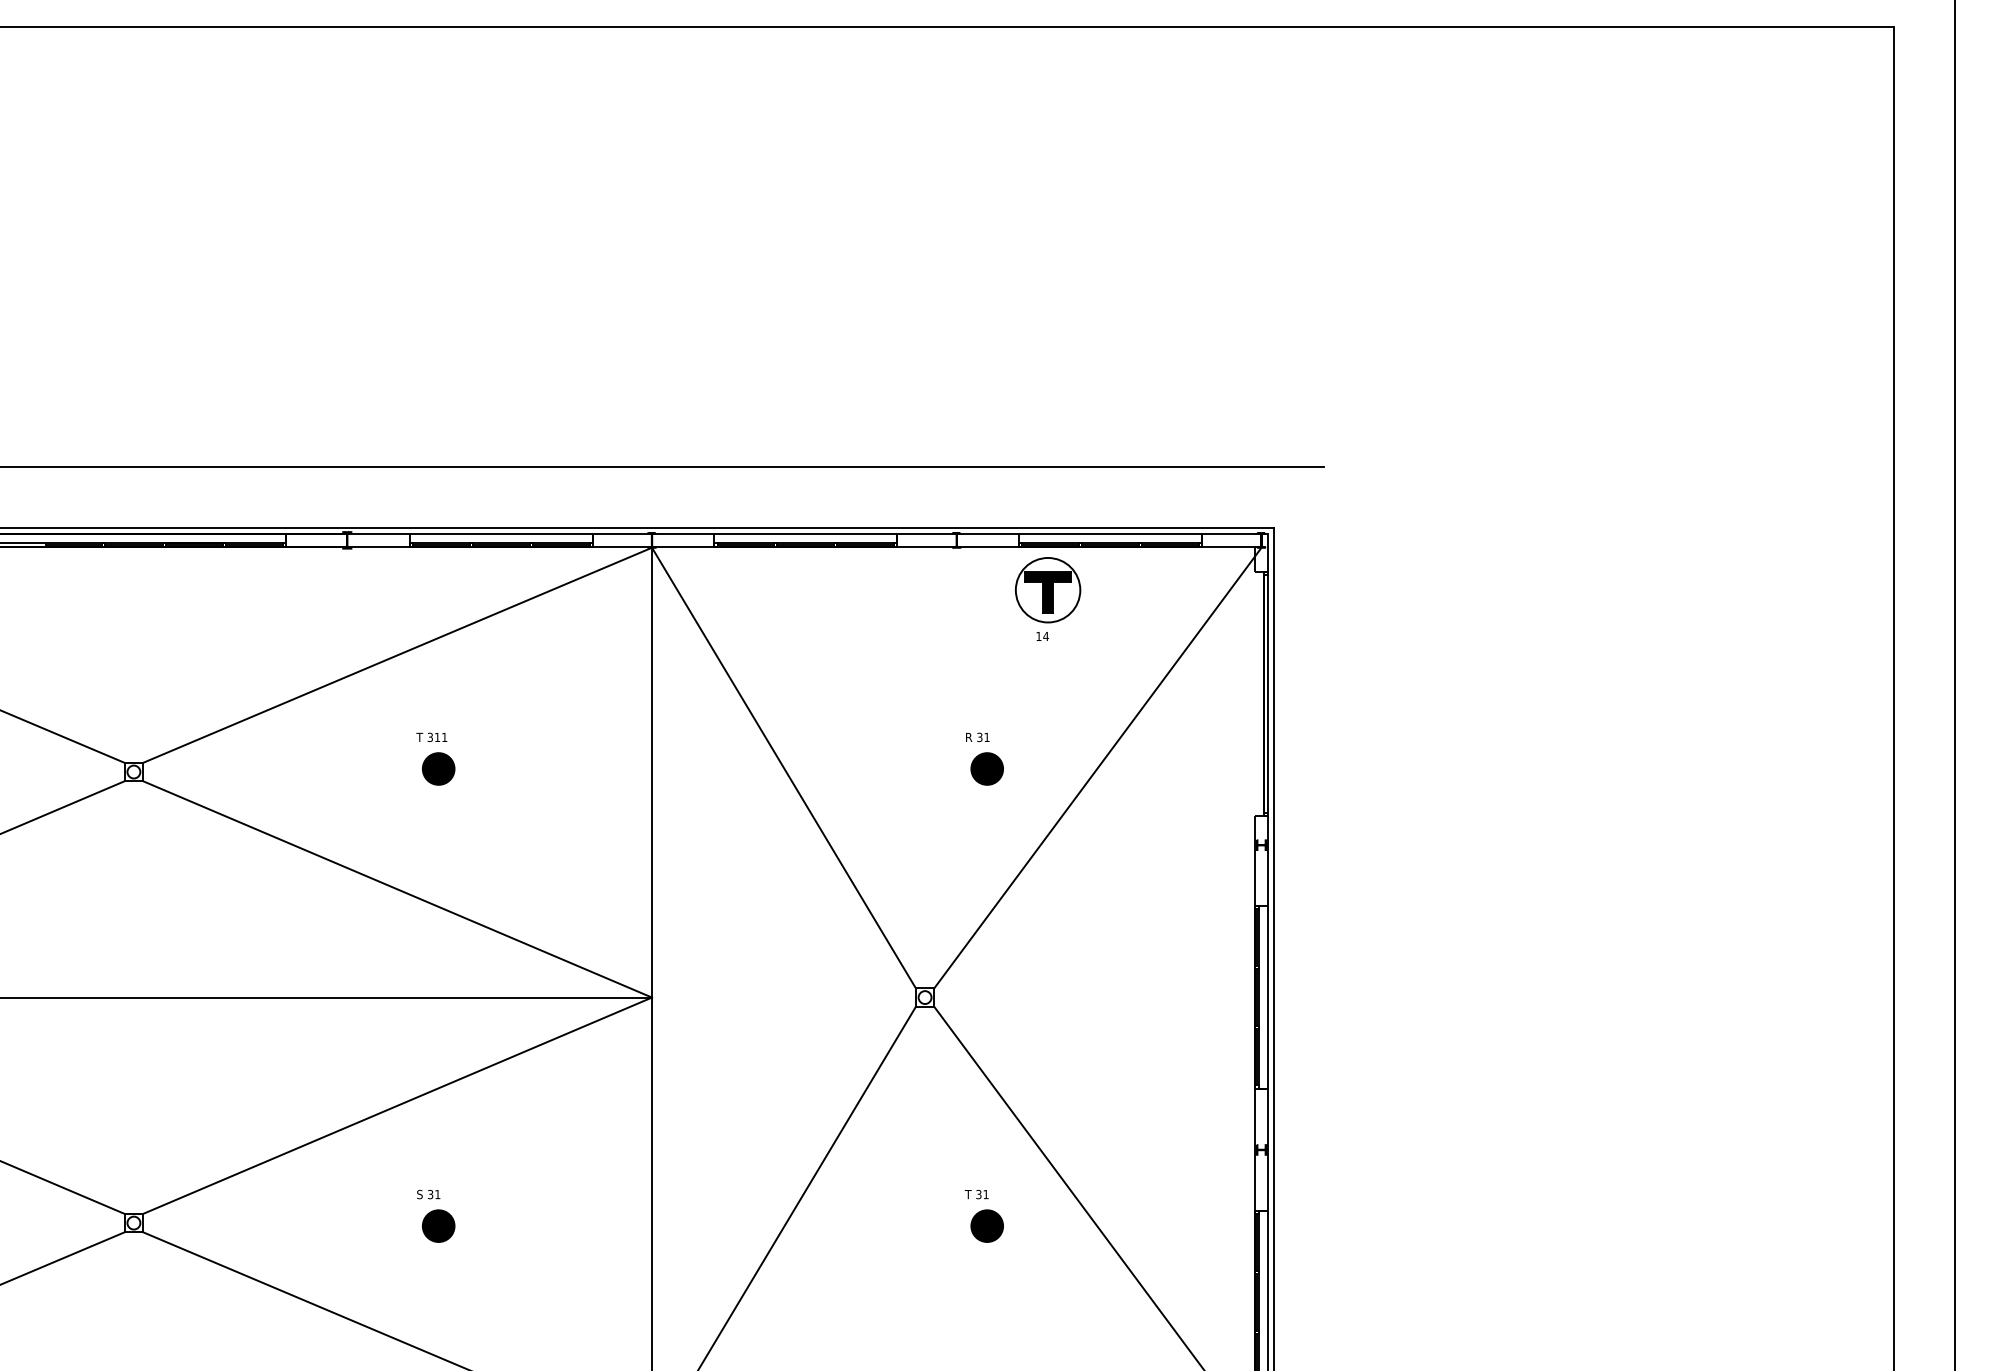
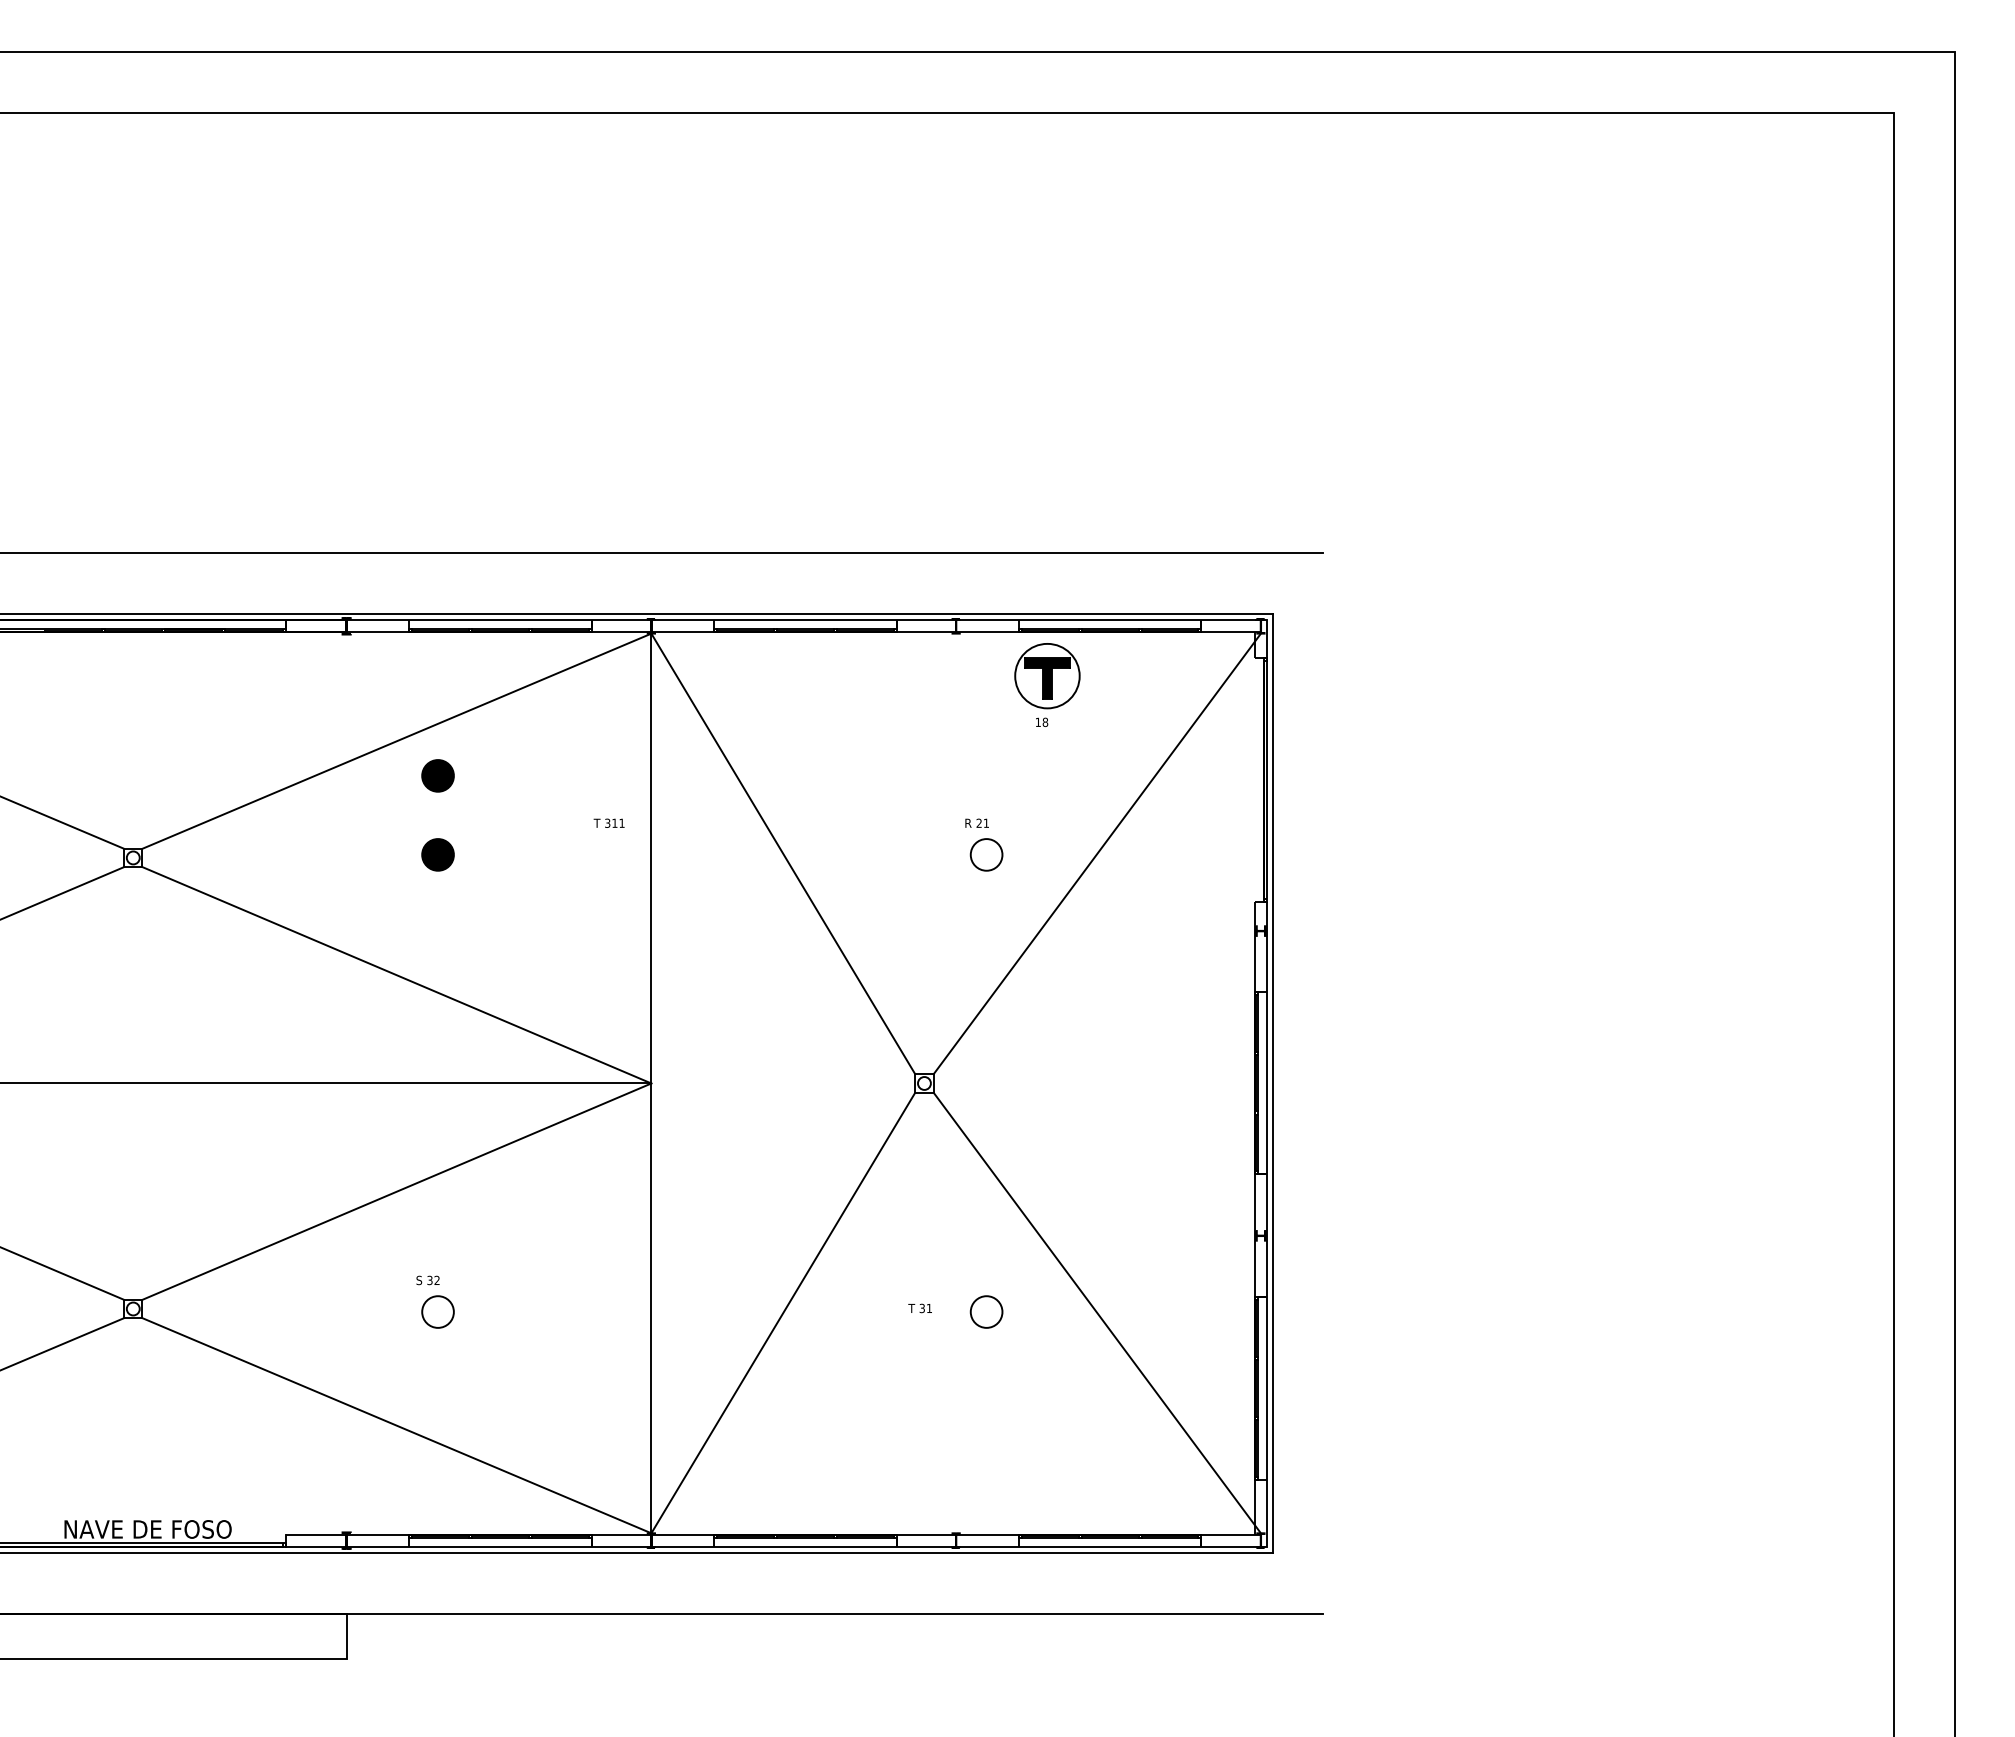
text: (1046, 636) -> (1045, 722), 14 -> 18
part: (438, 689) -> (437, 775), added
text: (431, 736) -> (608, 822), moved
text: (979, 737) -> (978, 823), 31 -> 21
fill: (987, 768) -> (986, 854), removed
text: (437, 1193) -> (436, 1279), 31 -> 32
text: (976, 1194) -> (919, 1308), moved
fill: (438, 1225) -> (437, 1311), removed
fill: (987, 1225) -> (986, 1311), removed

